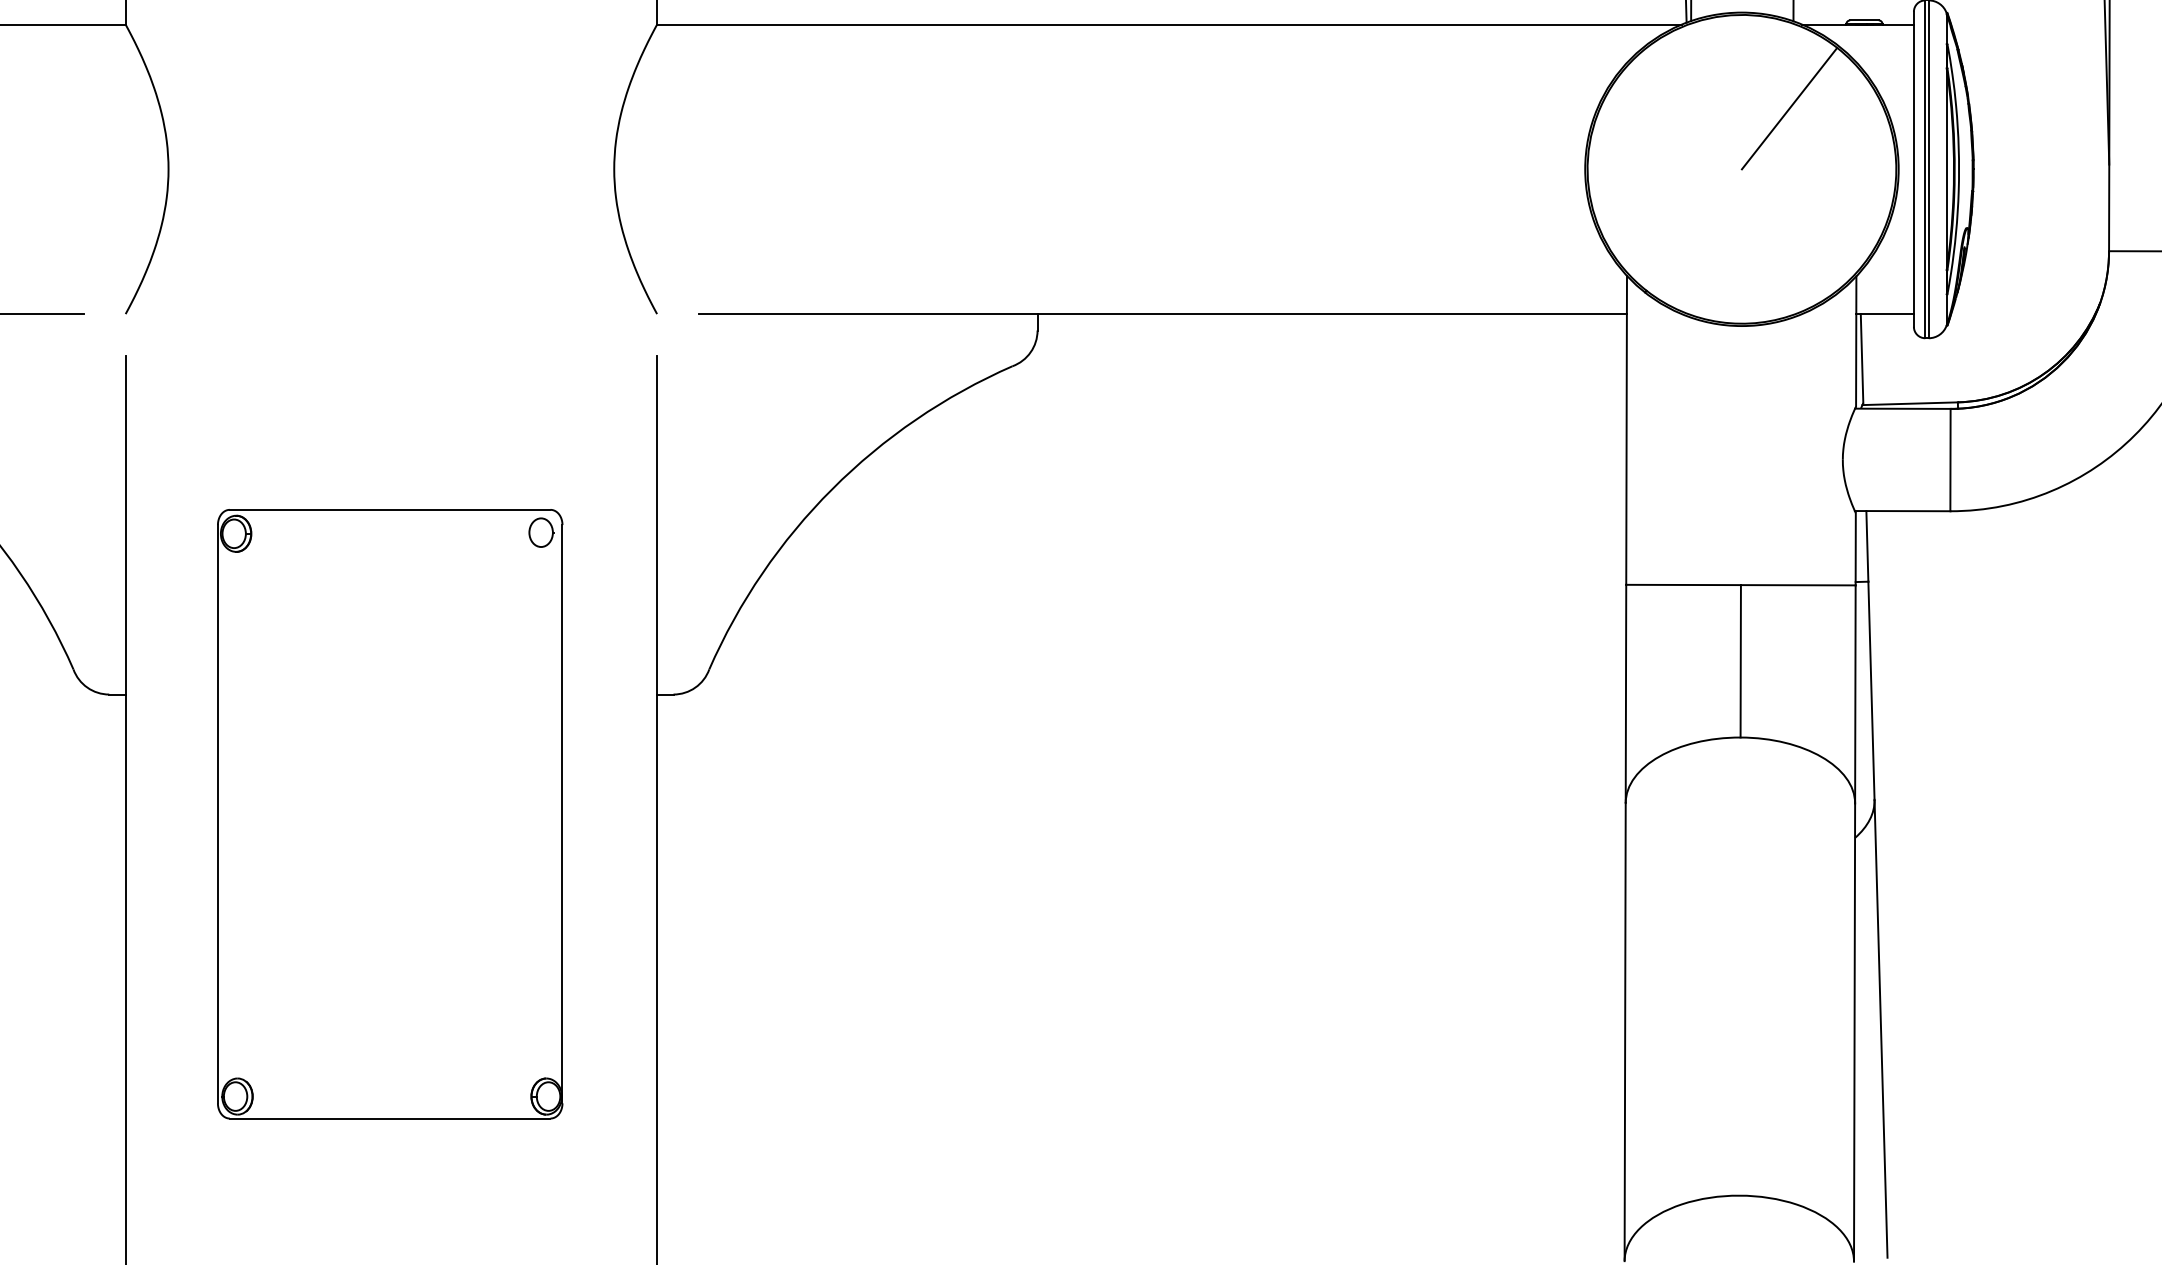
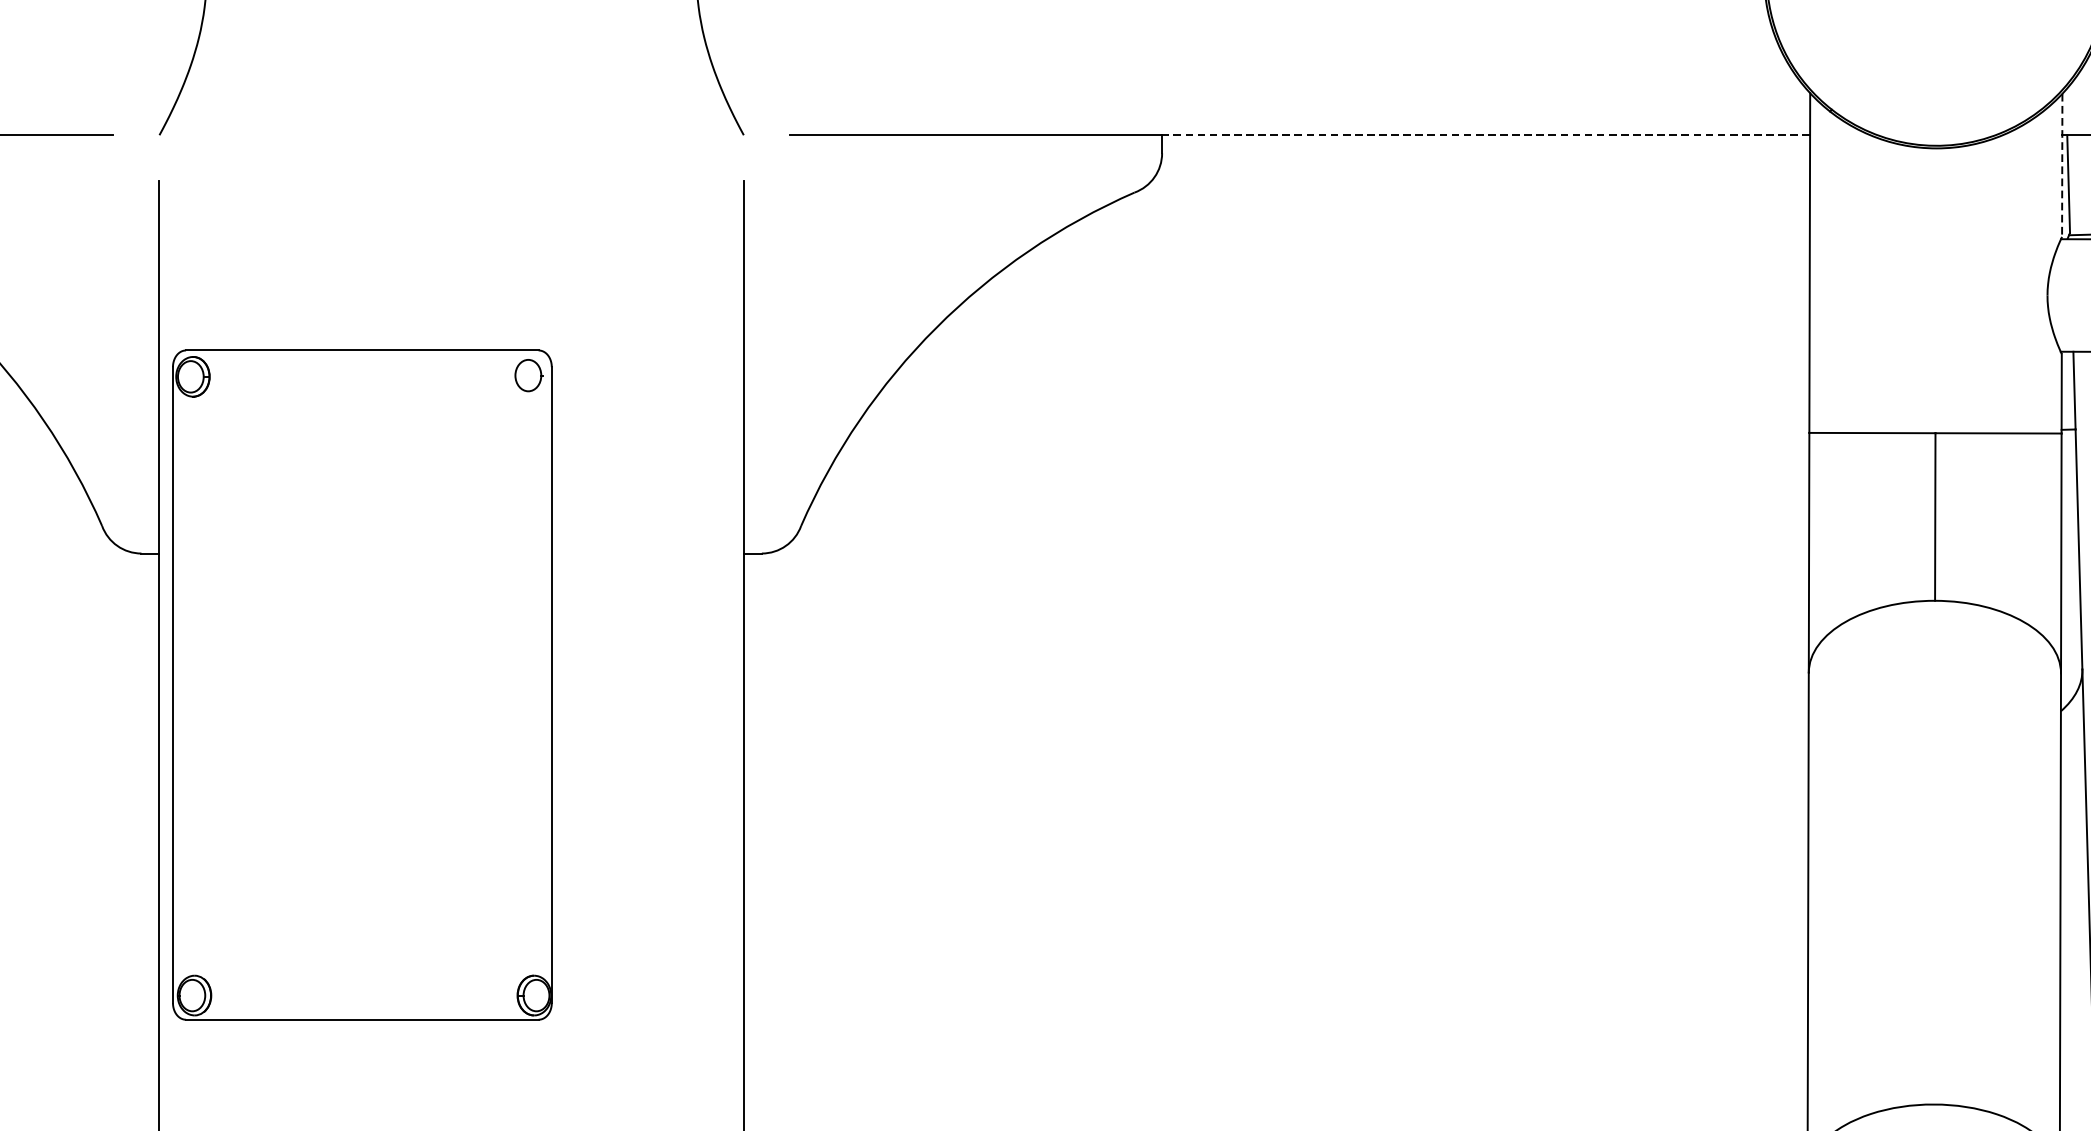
line: (1332, 314) -> (1486, 135), solid -> dashed
line: (1856, 342) -> (2062, 166), solid -> dashed
part: (390, 814) -> (362, 685), moved

